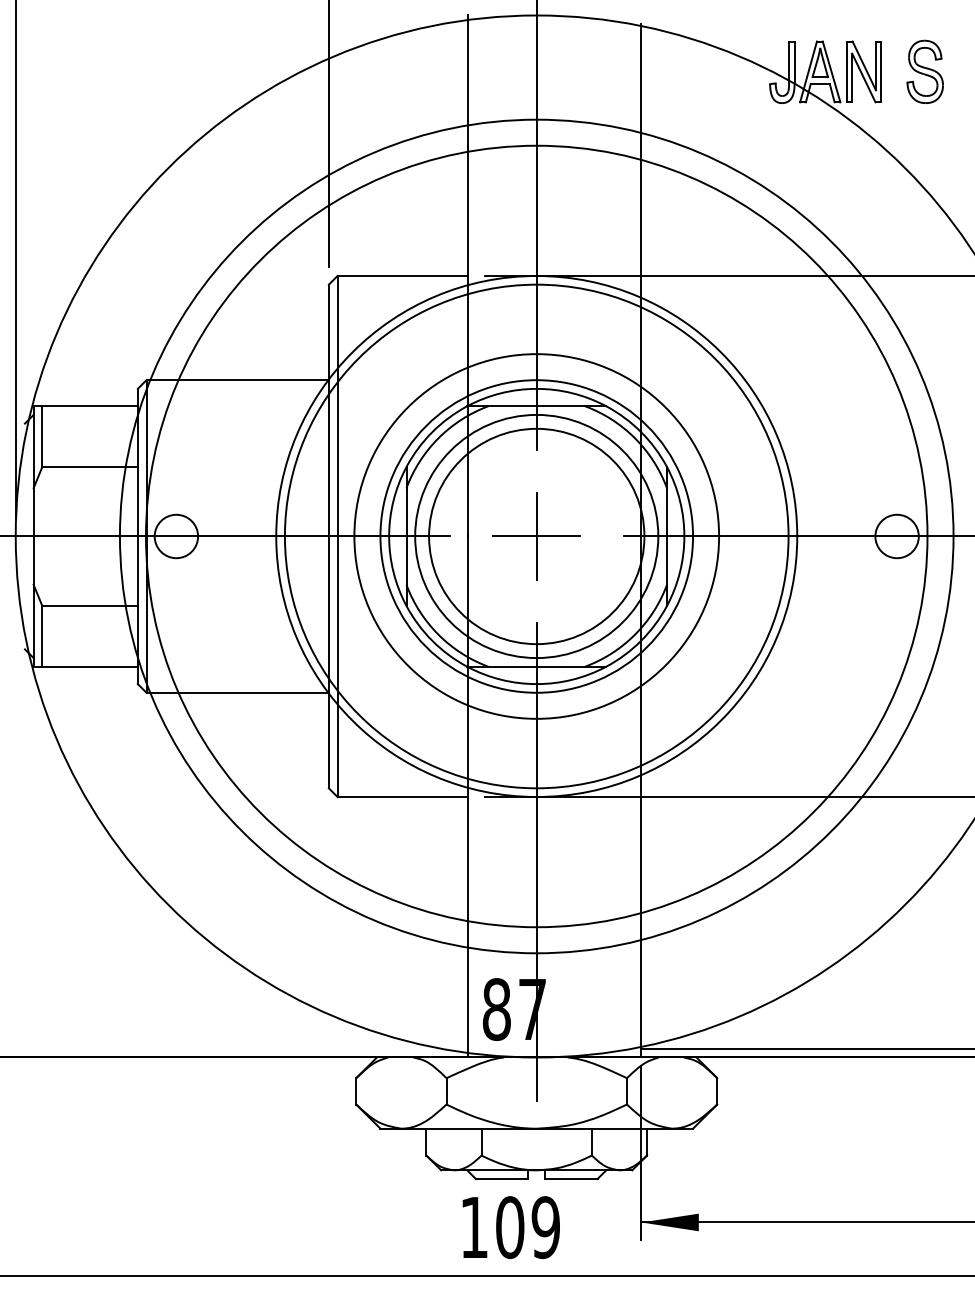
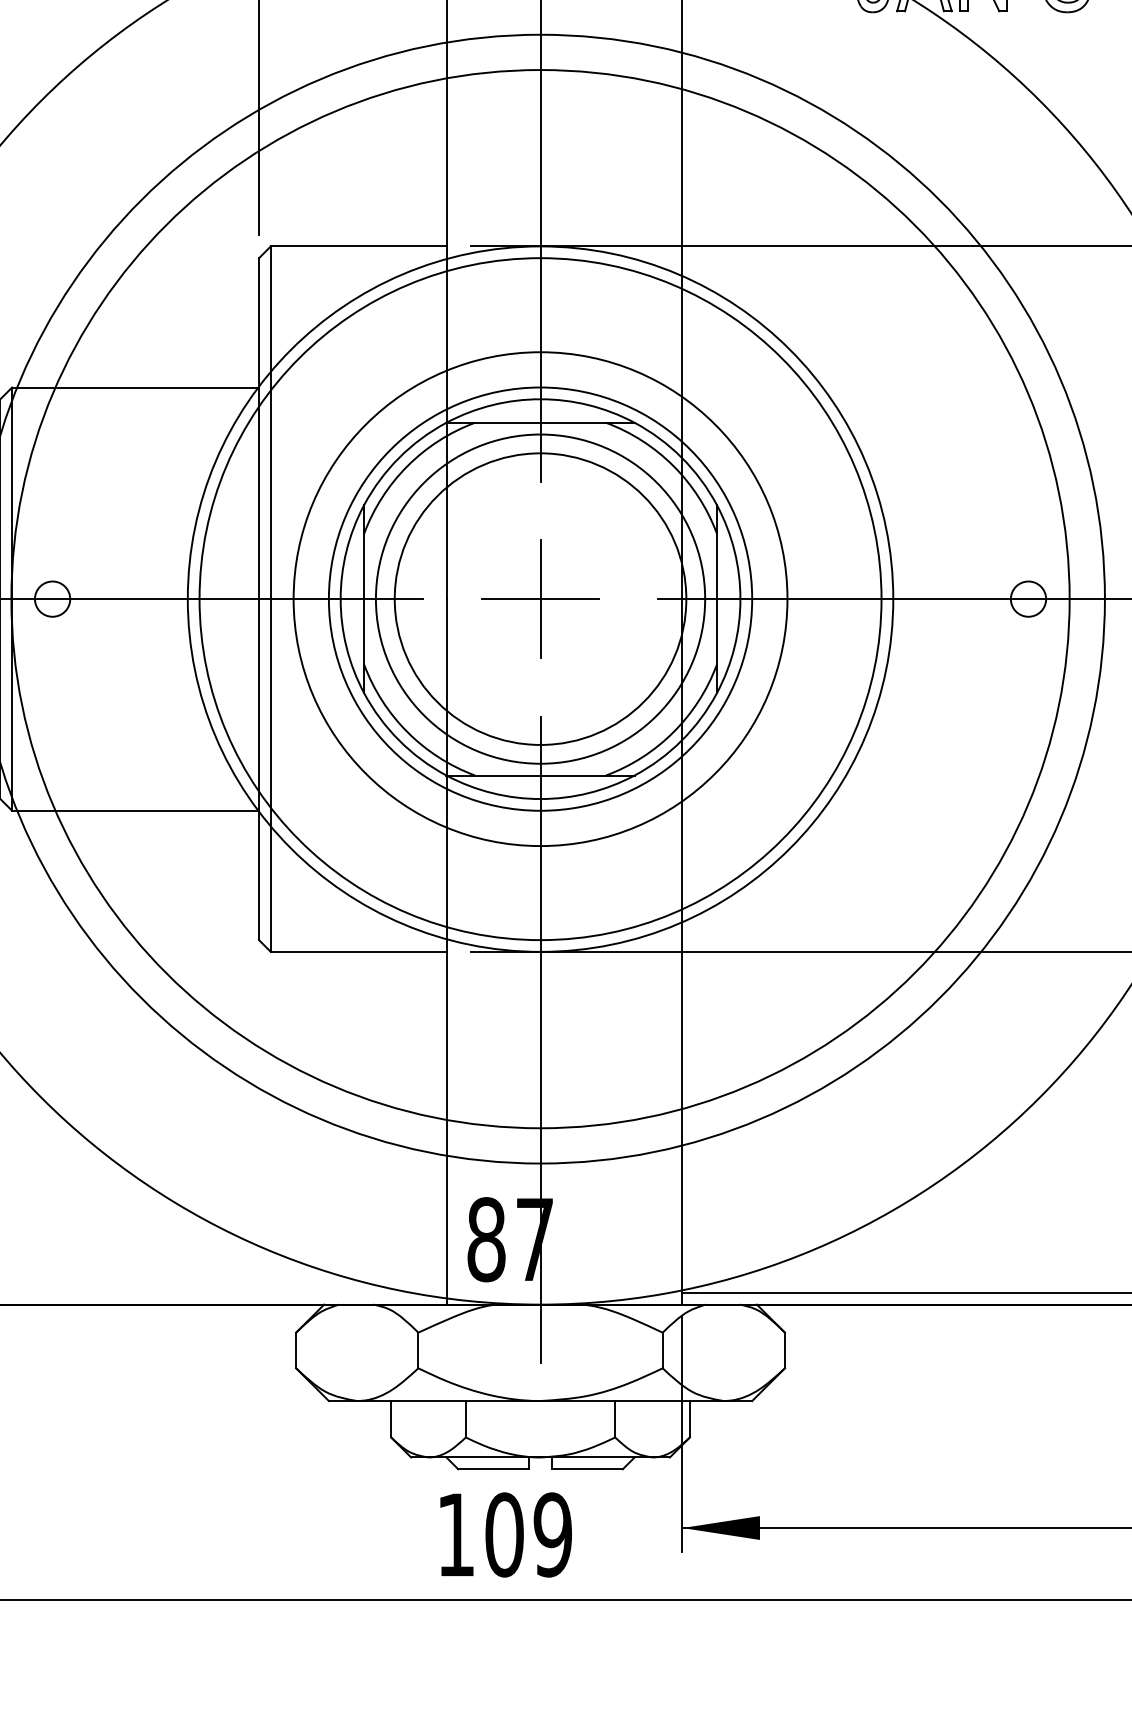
circle: (176, 536) -> (52, 599), size x0.6
circle: (896, 536) -> (1027, 599), size x0.6

